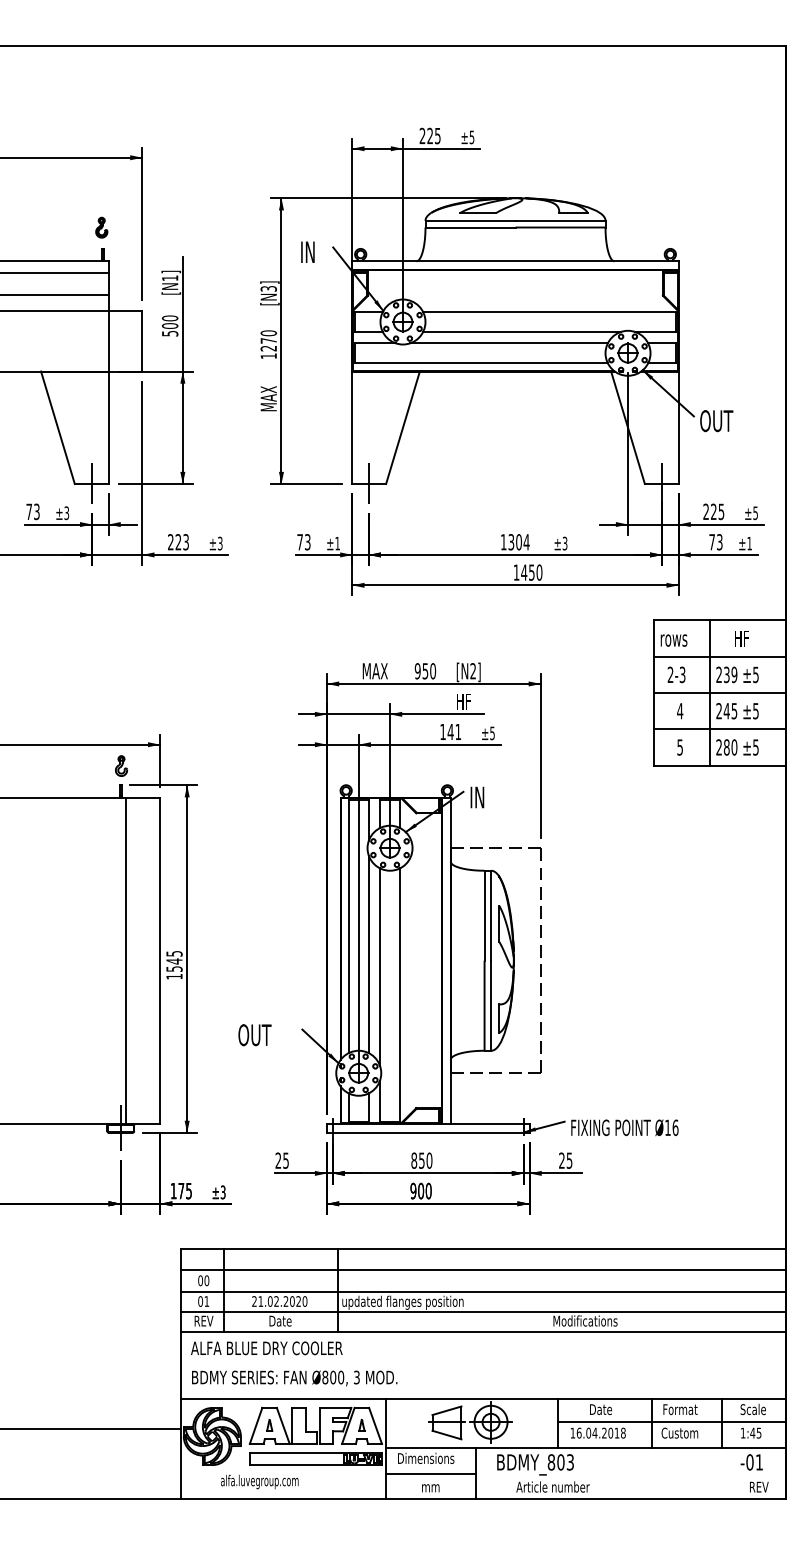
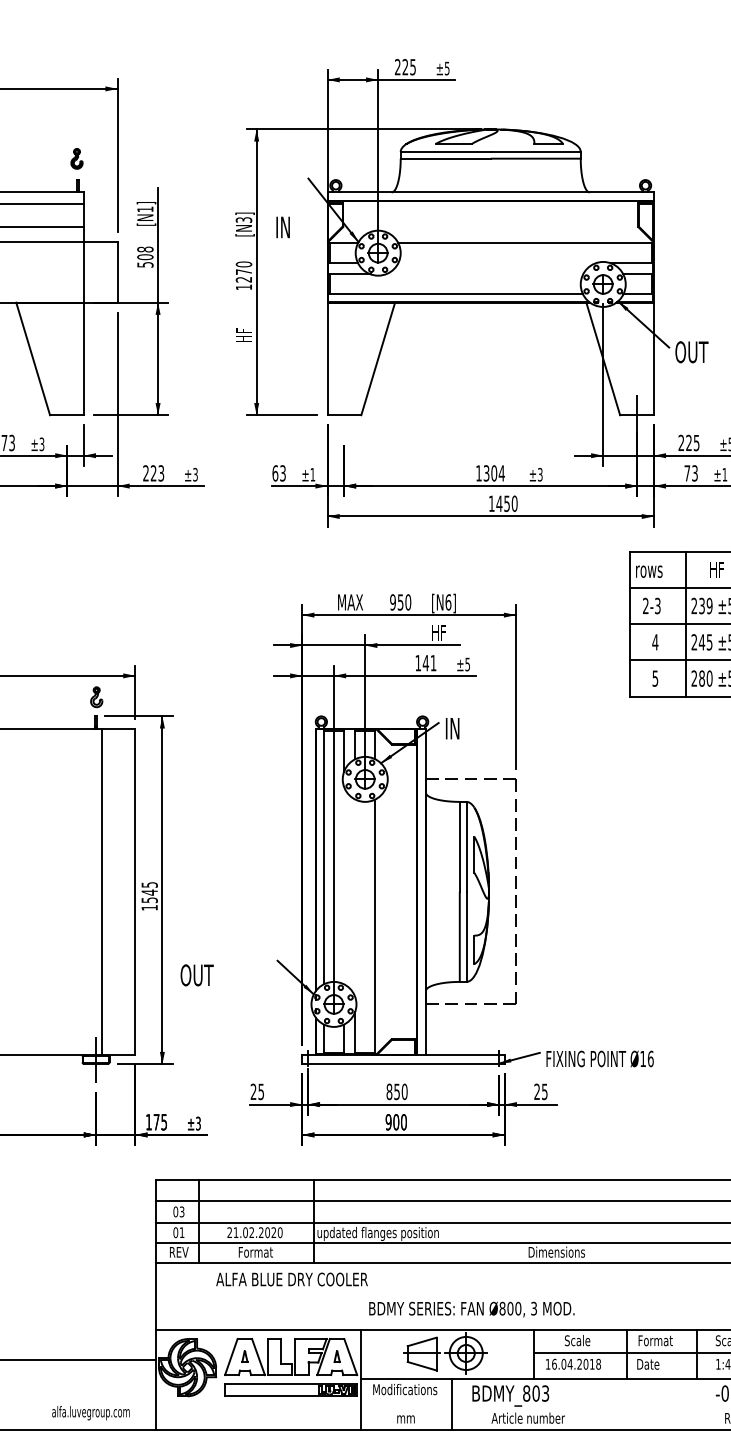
text: (307, 251) -> (282, 226), moved
text: (170, 318) -> (145, 249), 500 -> 508
line: (521, 332) -> (496, 263), removed
line: (508, 343) -> (483, 274), removed
text: (268, 398) -> (243, 329), MAX -> HF
line: (92, 483) -> (67, 414), removed
line: (368, 483) -> (343, 414), removed
text: (300, 542) -> (275, 473), 73 -> 63
text: (473, 671) -> (448, 602), [N2] -> [N6]
line: (368, 954) -> (343, 885), removed
line: (380, 966) -> (355, 897), removed
text: (254, 1035) -> (196, 975), moved
text: (206, 1280) -> (181, 1211), 00 -> 03
text: (280, 1320) -> (255, 1251), Date -> Format
text: (585, 1320) -> (560, 1251), Modifications -> Dimensions
text: (266, 1348) -> (291, 1279), moved
text: (294, 1378) -> (471, 1309), moved
text: (602, 1409) -> (577, 1340), Date -> Scale
text: (679, 1432) -> (654, 1363), Custom -> Date
text: (430, 1457) -> (405, 1388), Dimensions -> Modifications
line: (430, 1473) -> (405, 1404), removed
text: (259, 1481) -> (90, 1412), moved

